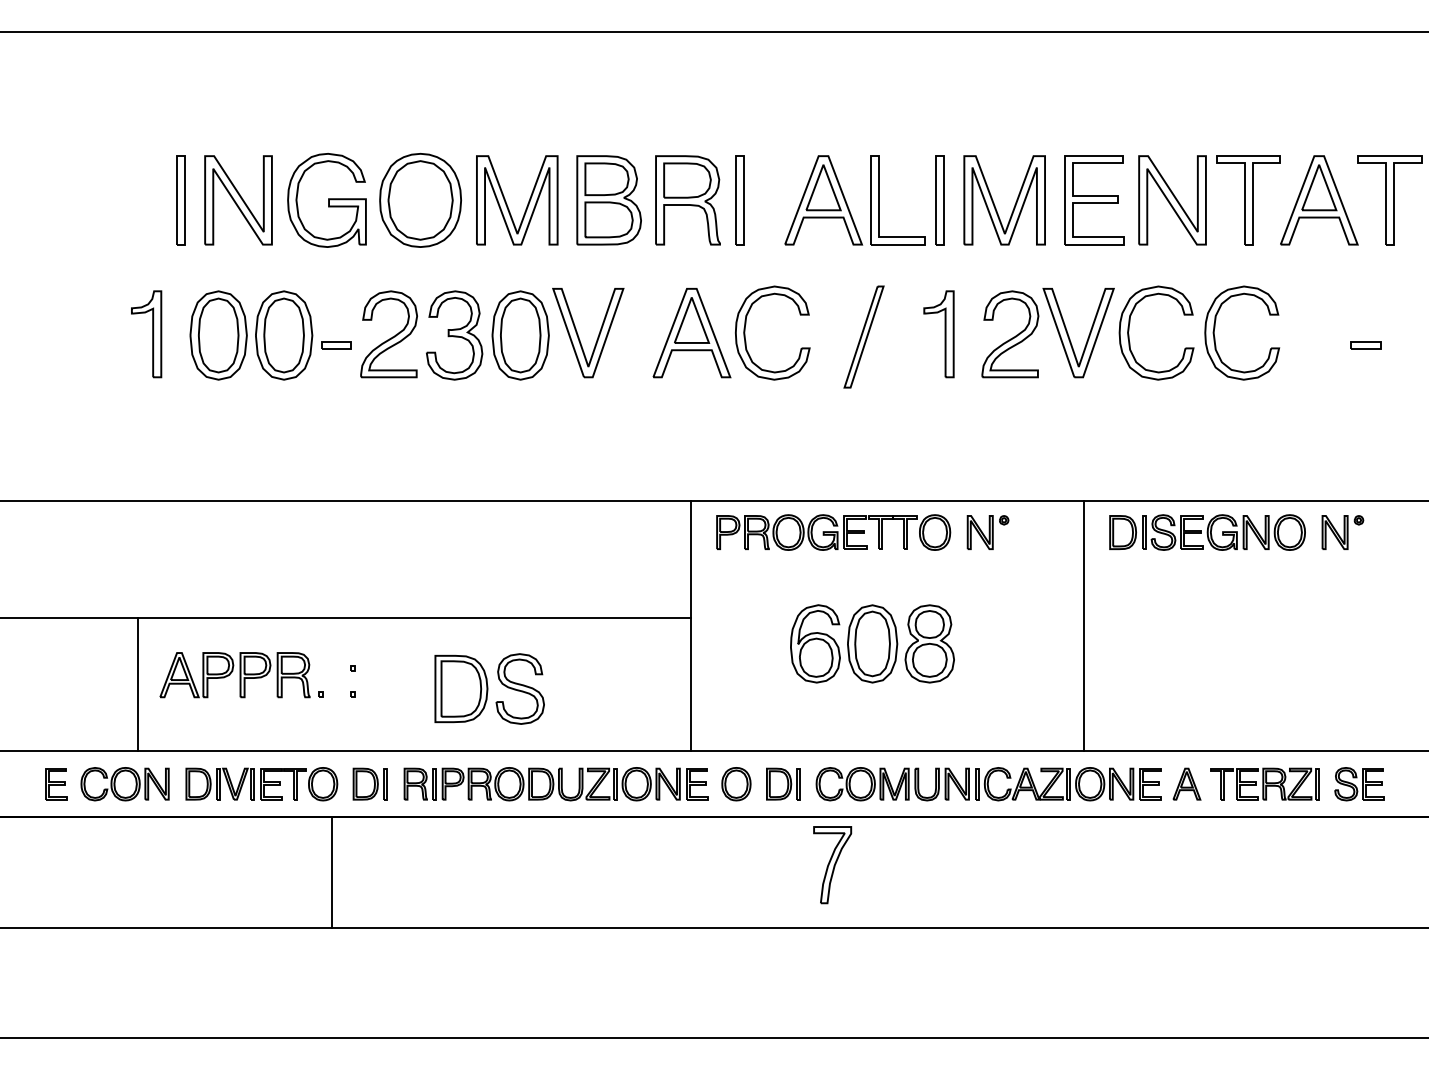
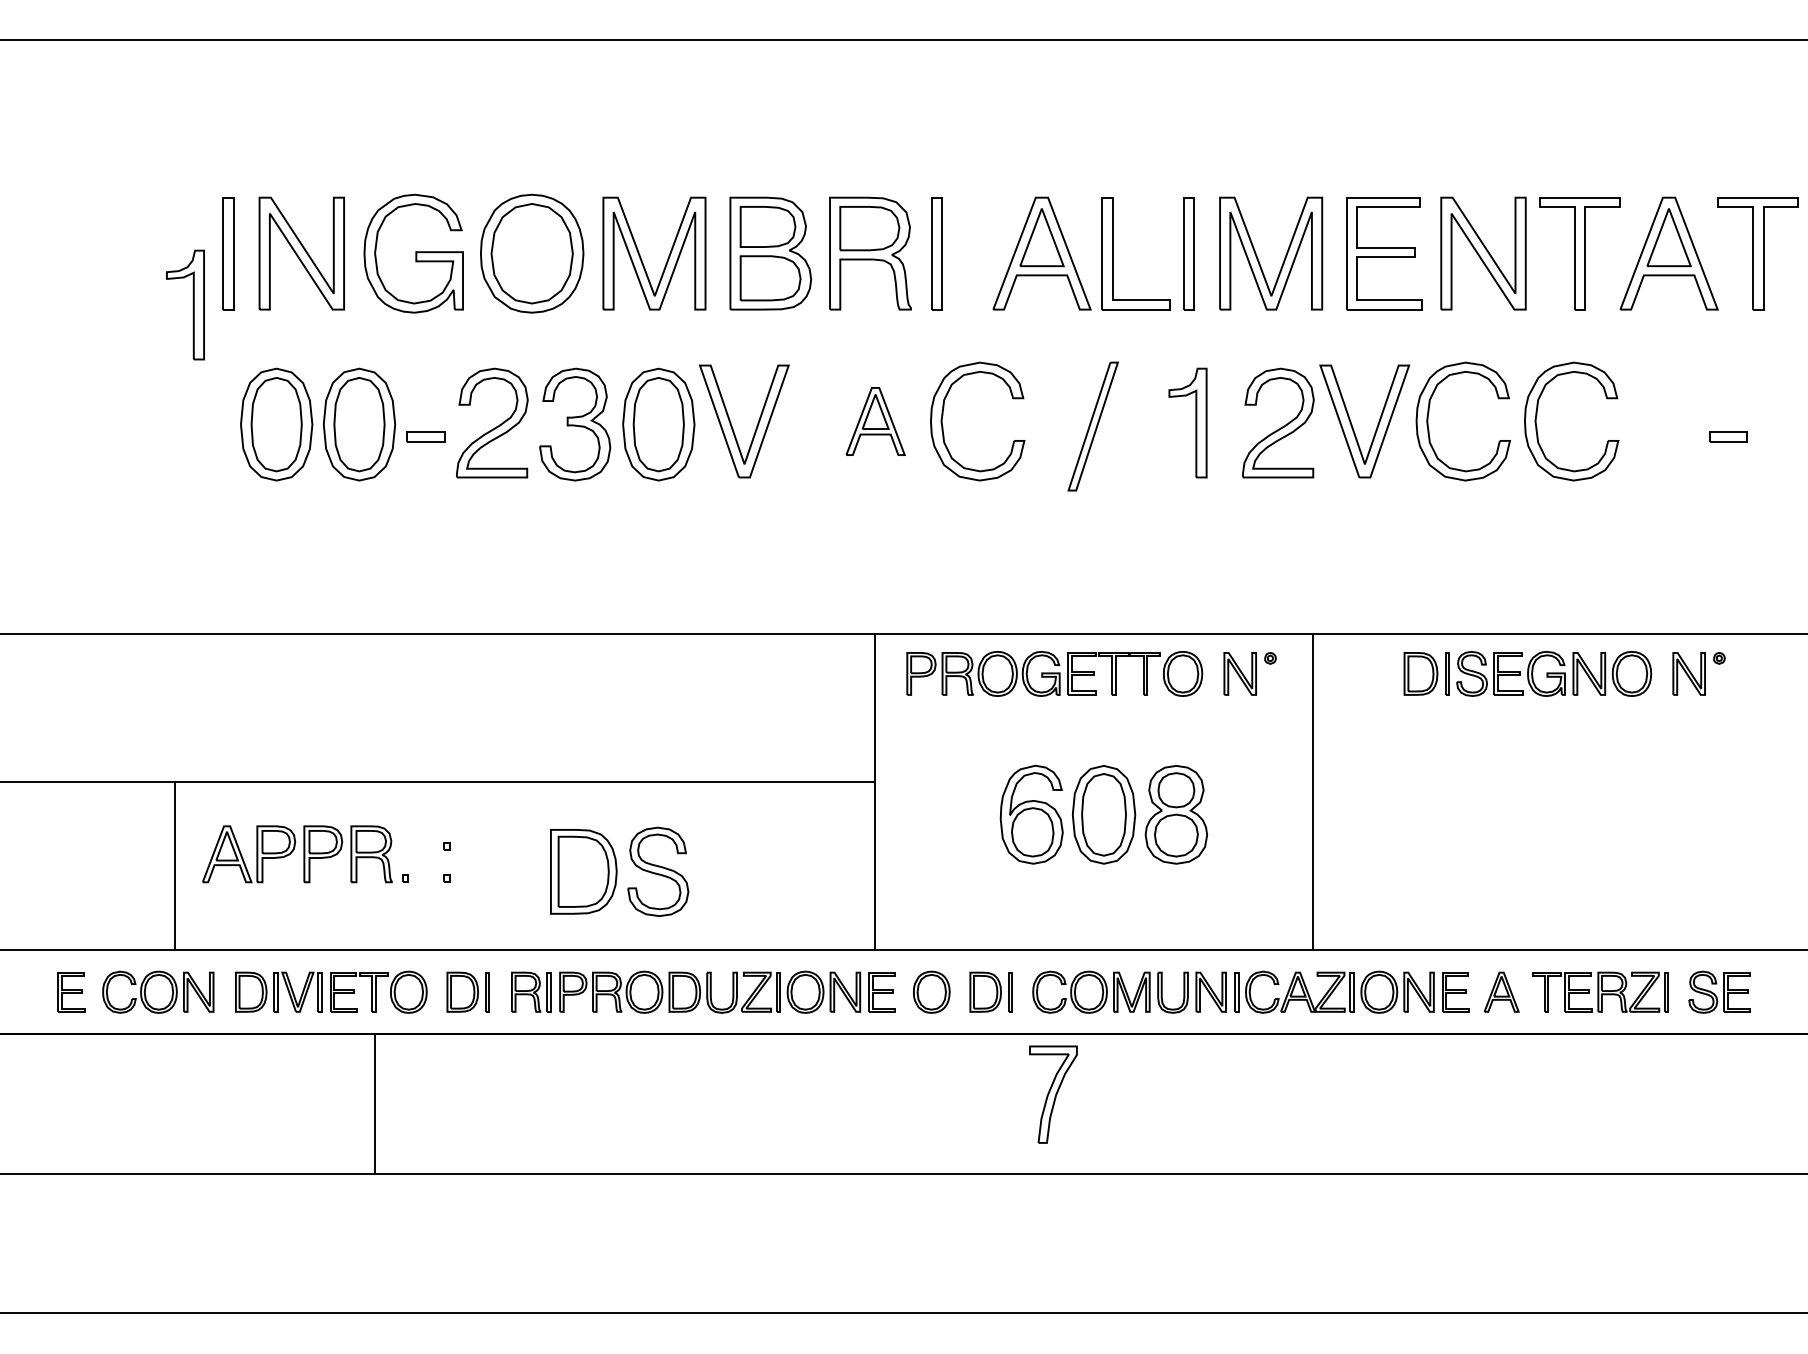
part: (152, 333) -> (192, 304), moved
part: (691, 333) -> (875, 421), size x0.6
line: (1084, 625) -> (1312, 791), moved
line: (332, 872) -> (375, 1103), moved

